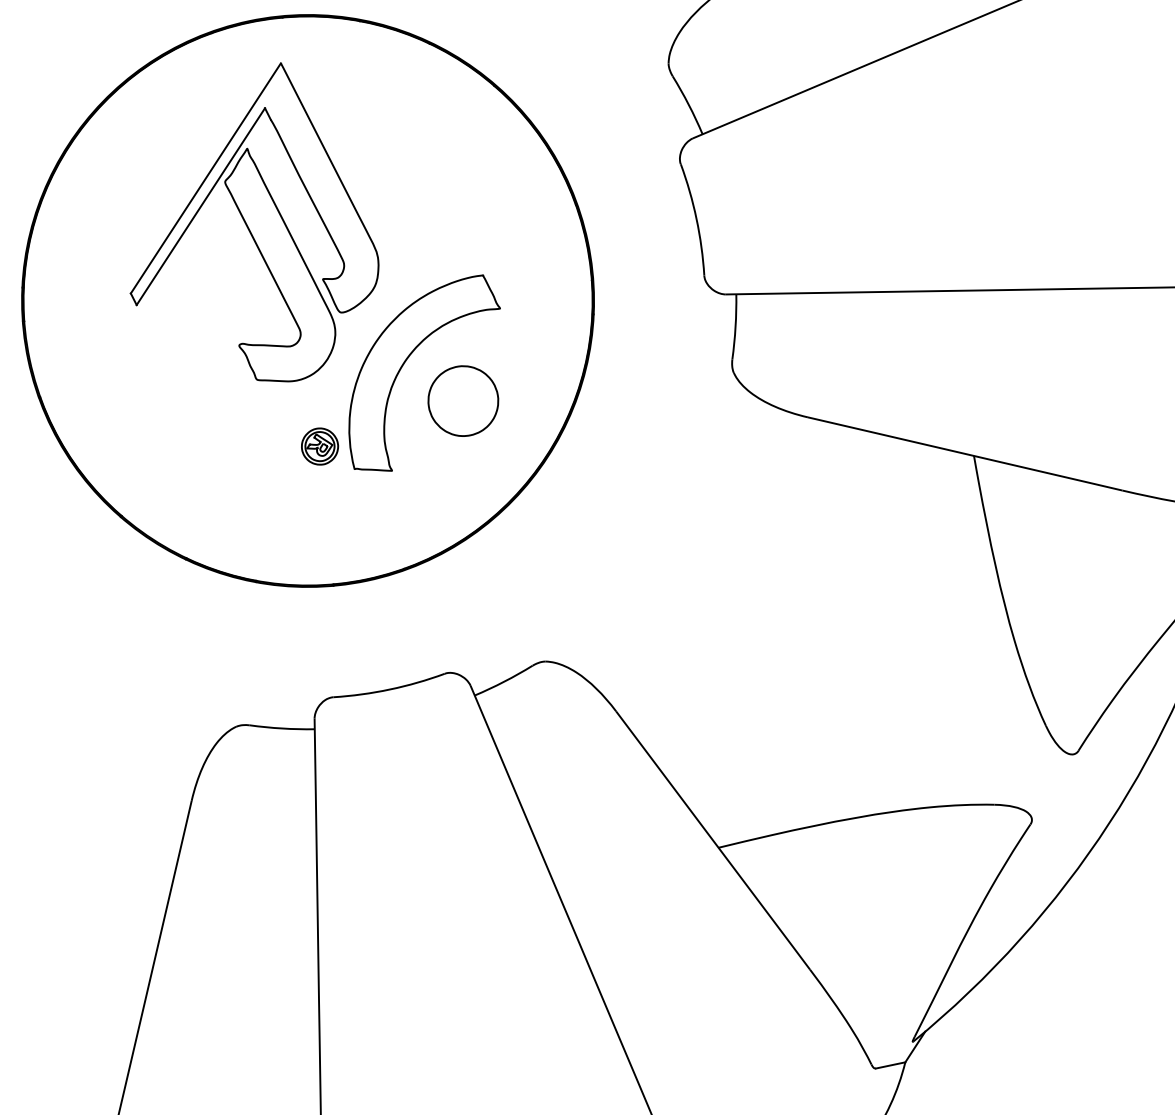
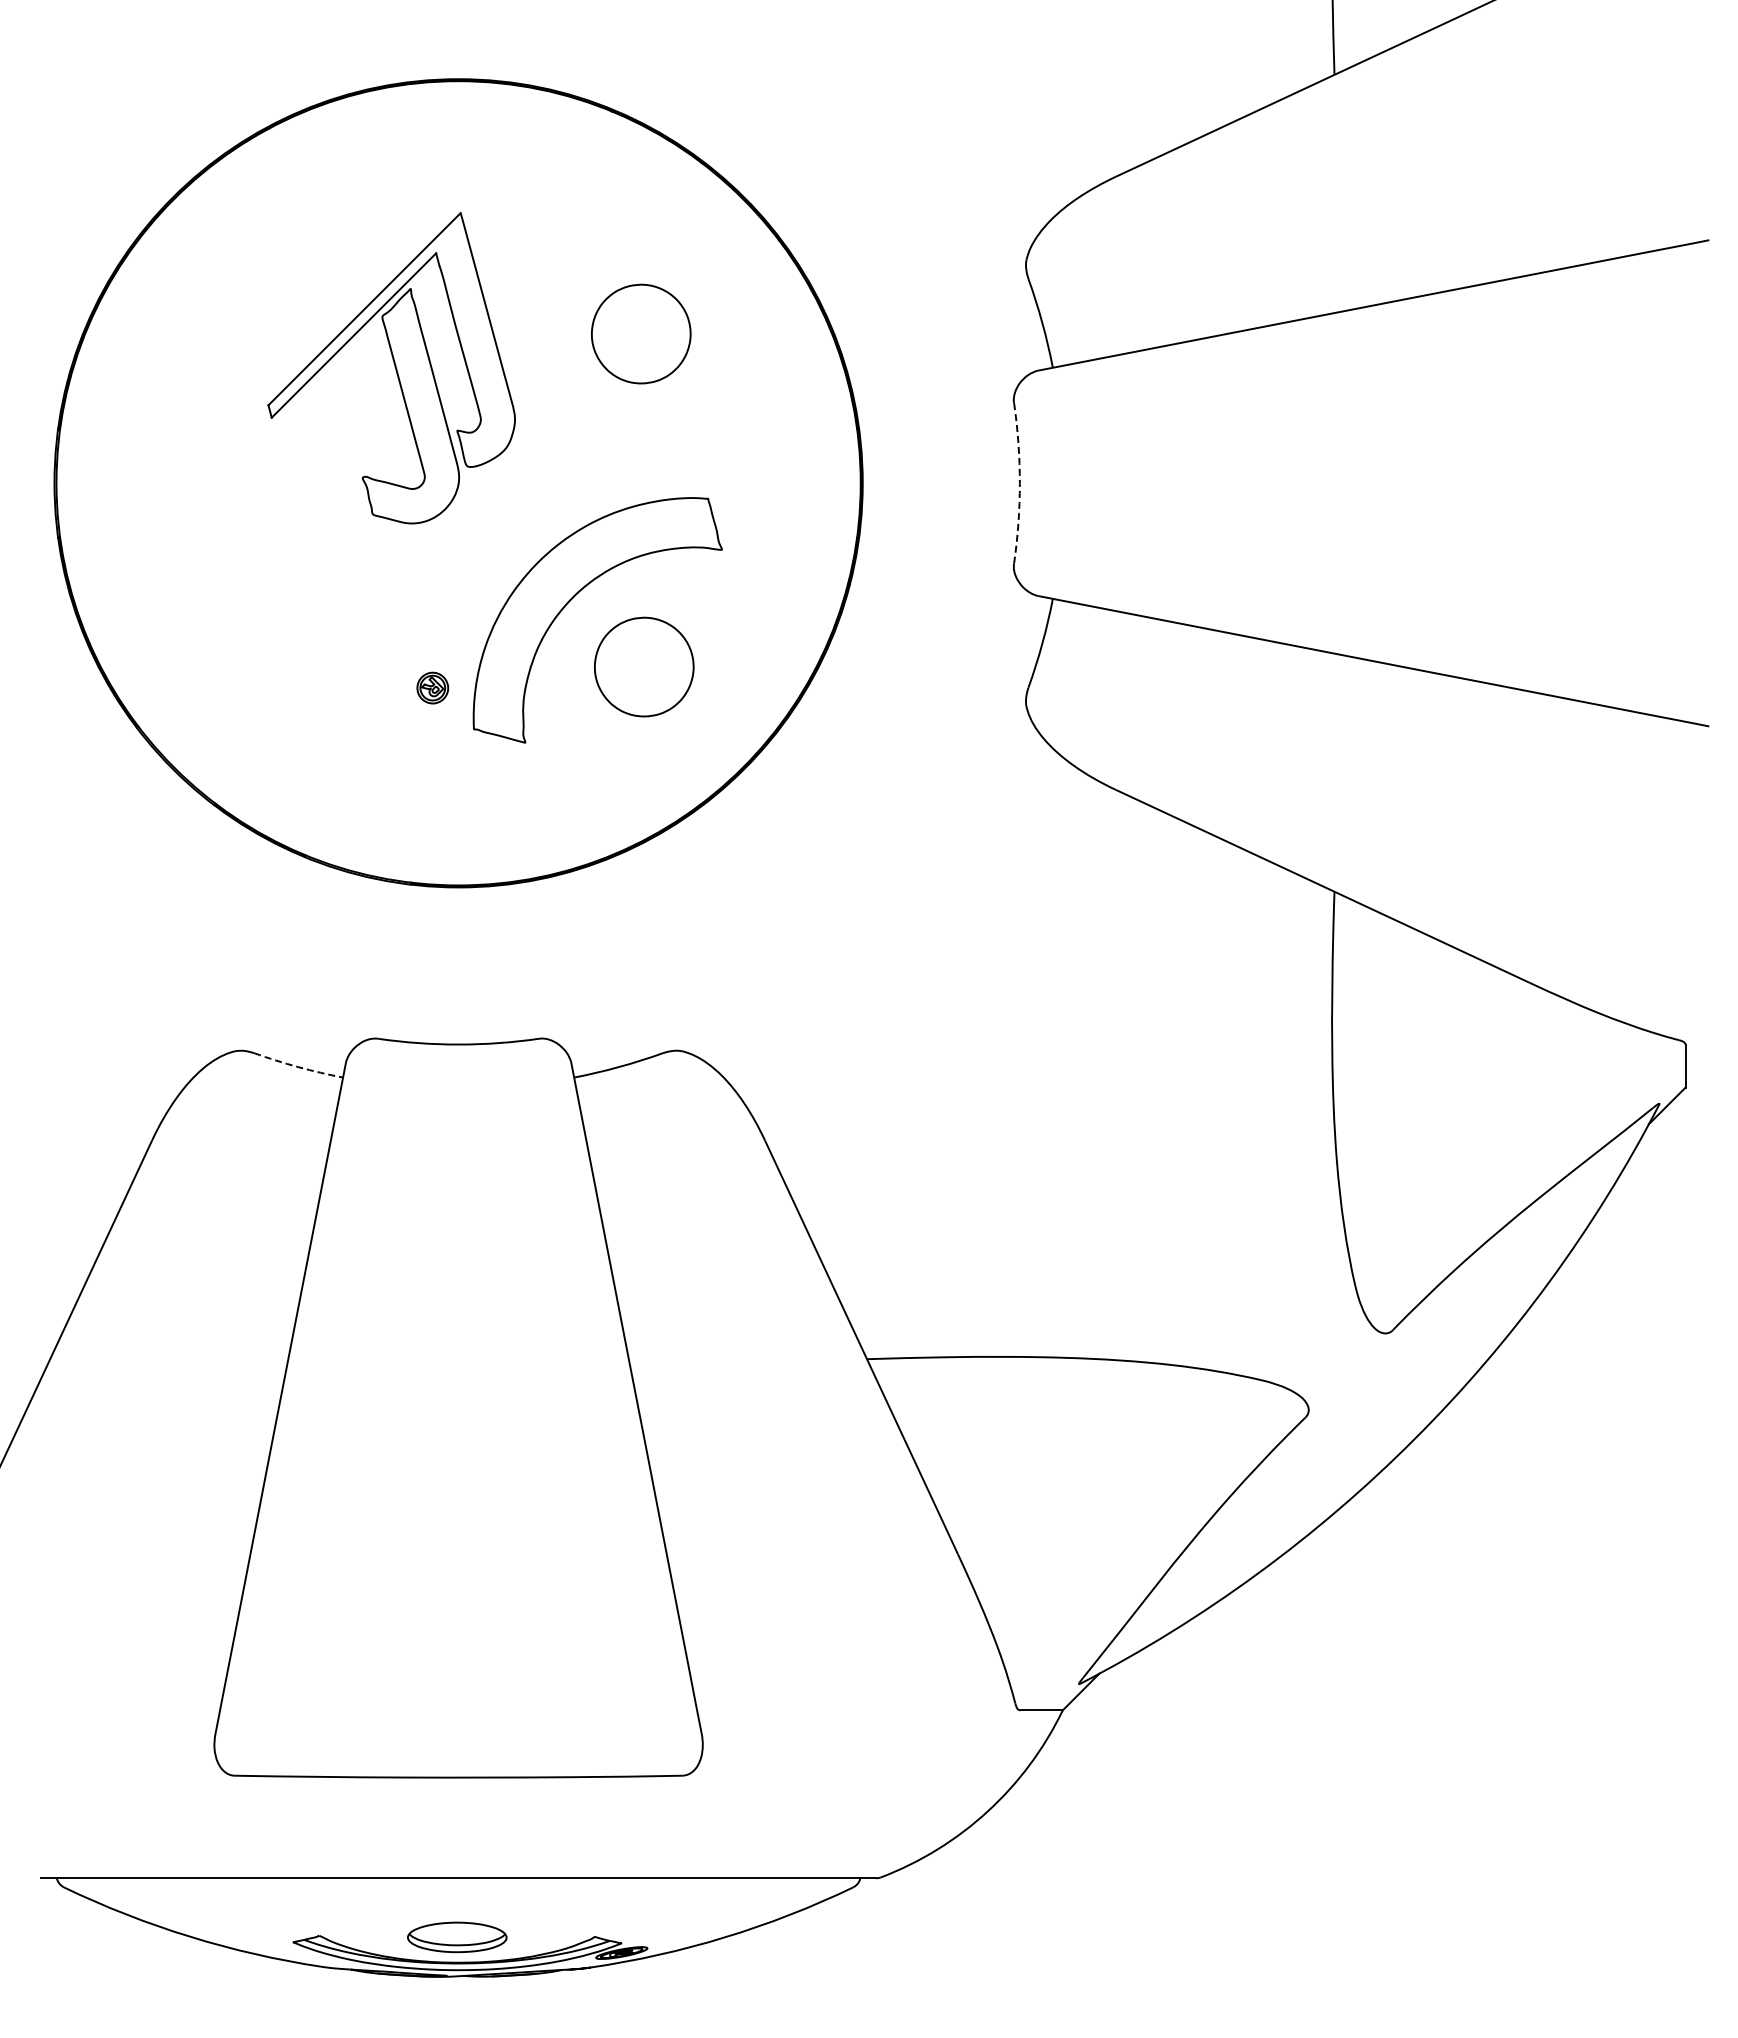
part: (412, 170) -> (641, 333), added
arc: (696, 219) -> (1019, 483), solid -> dashed
part: (244, 230) -> (391, 367), size x0.7
part: (319, 446) -> (432, 687), size x0.6
arc: (282, 728) -> (298, 1067), solid -> dashed

